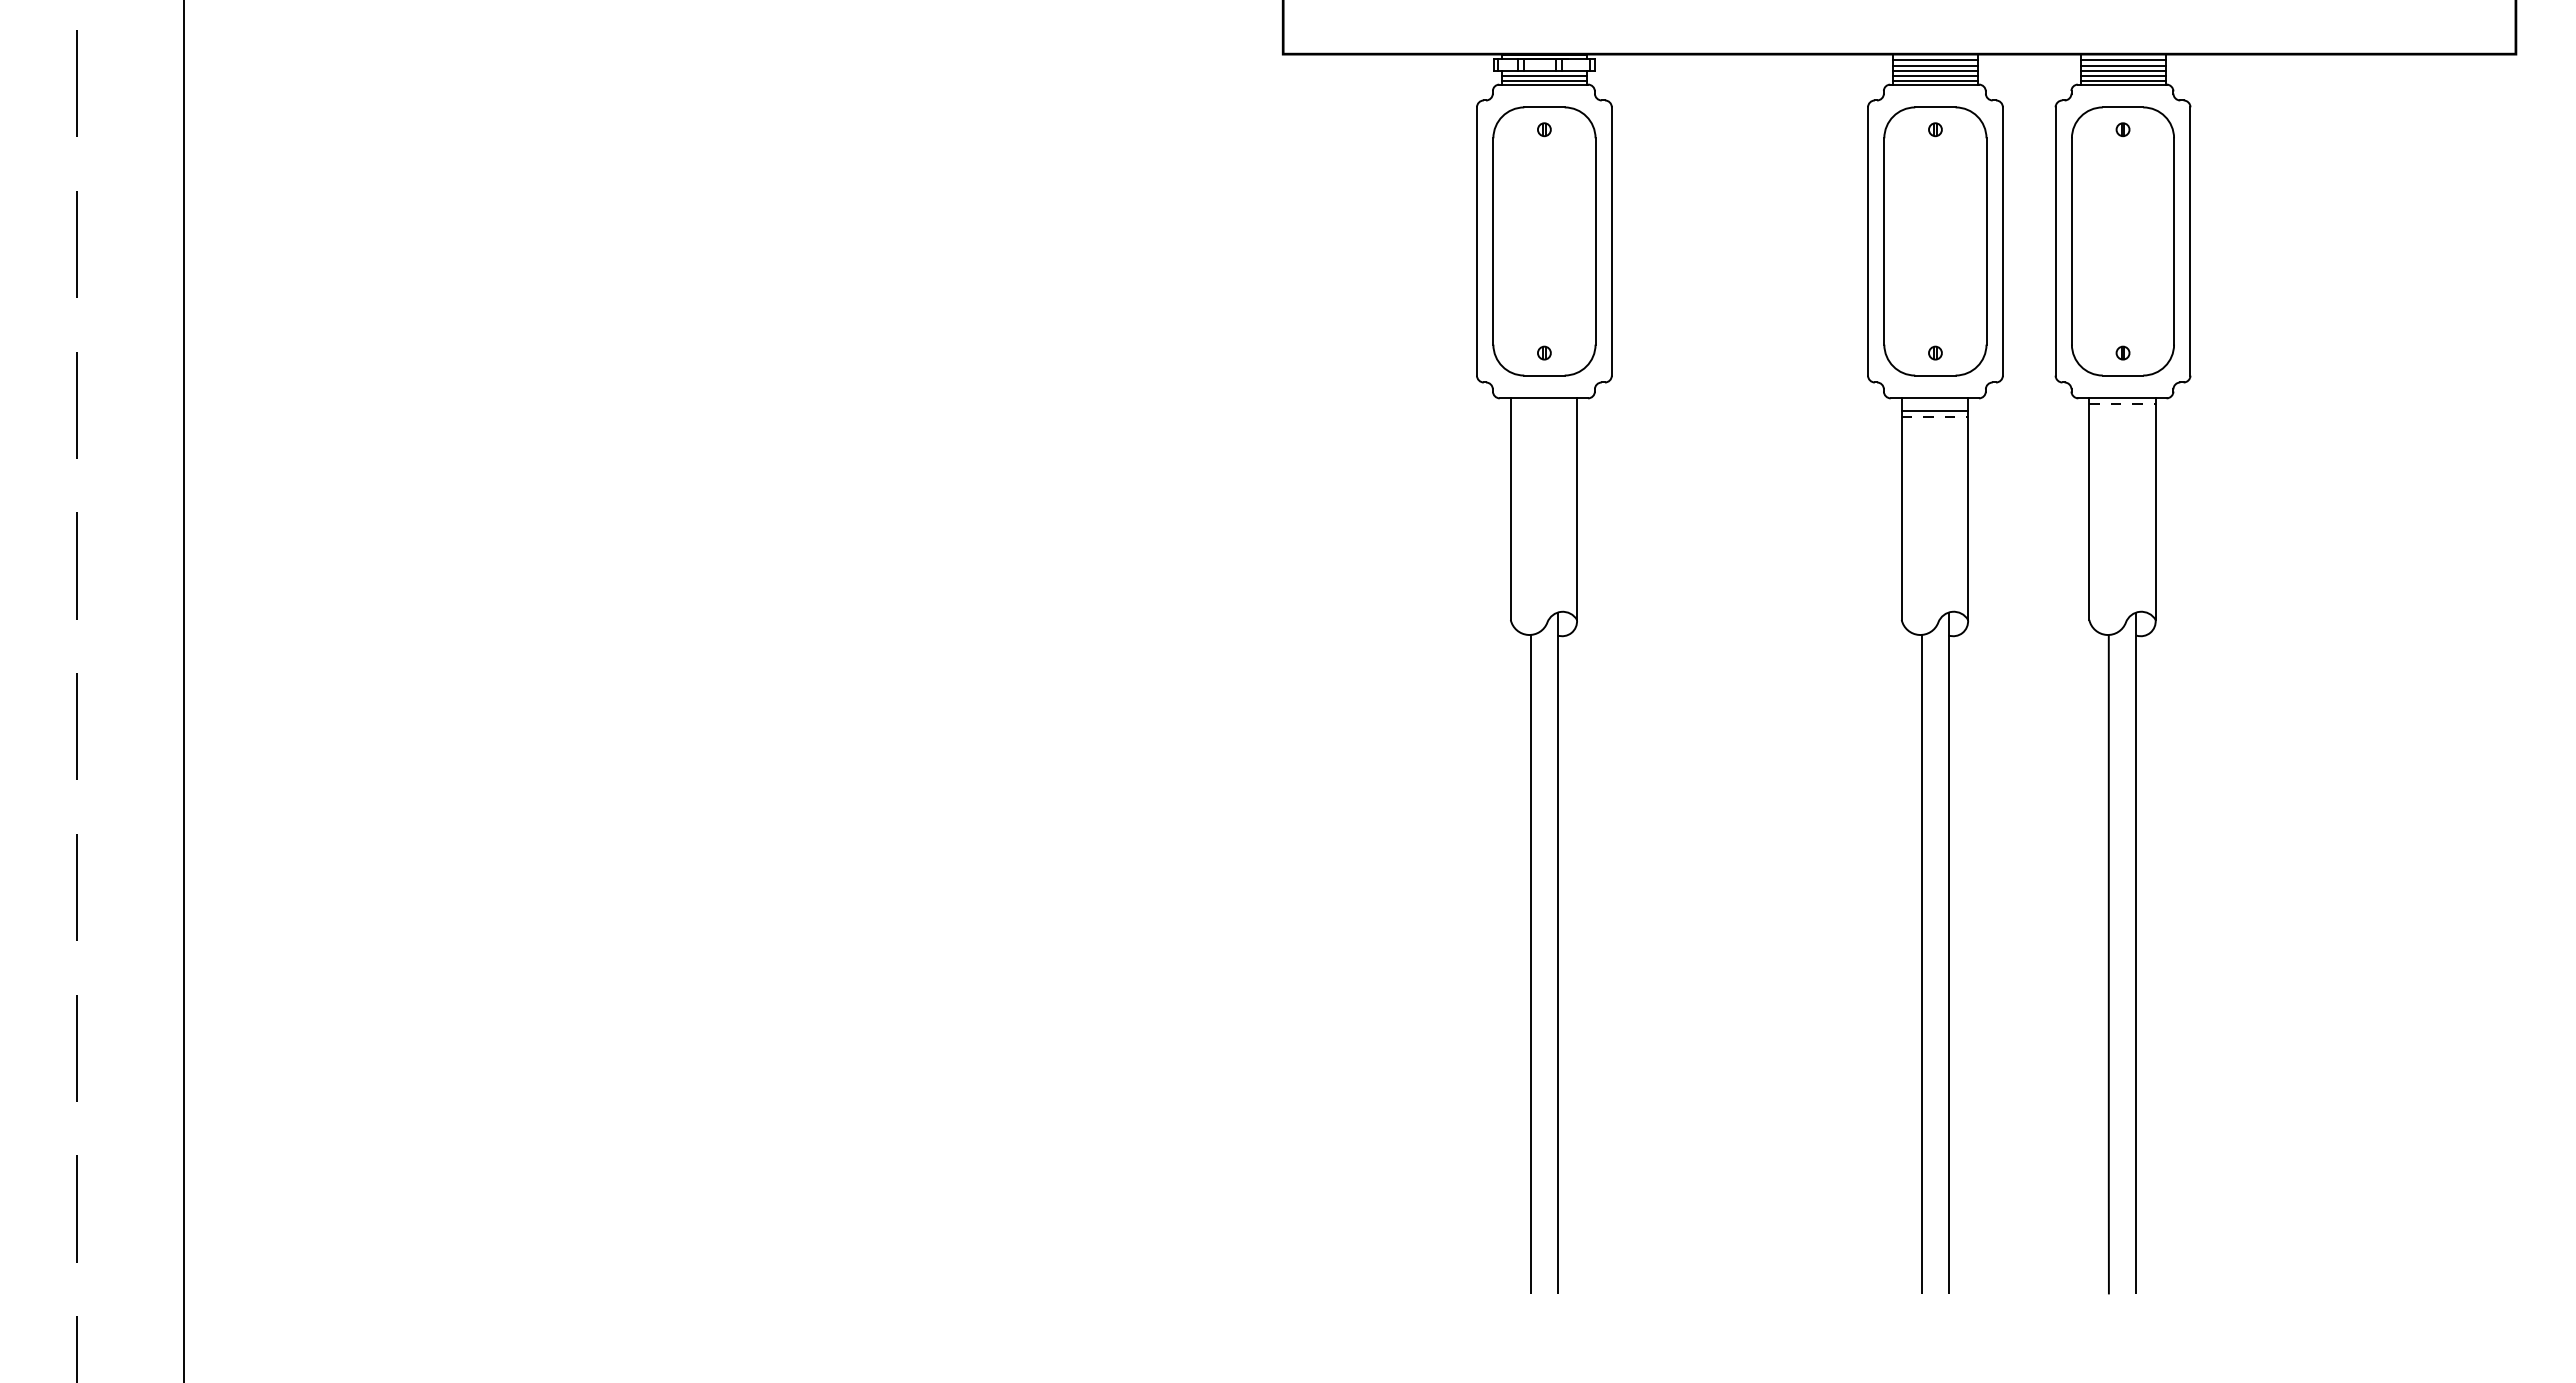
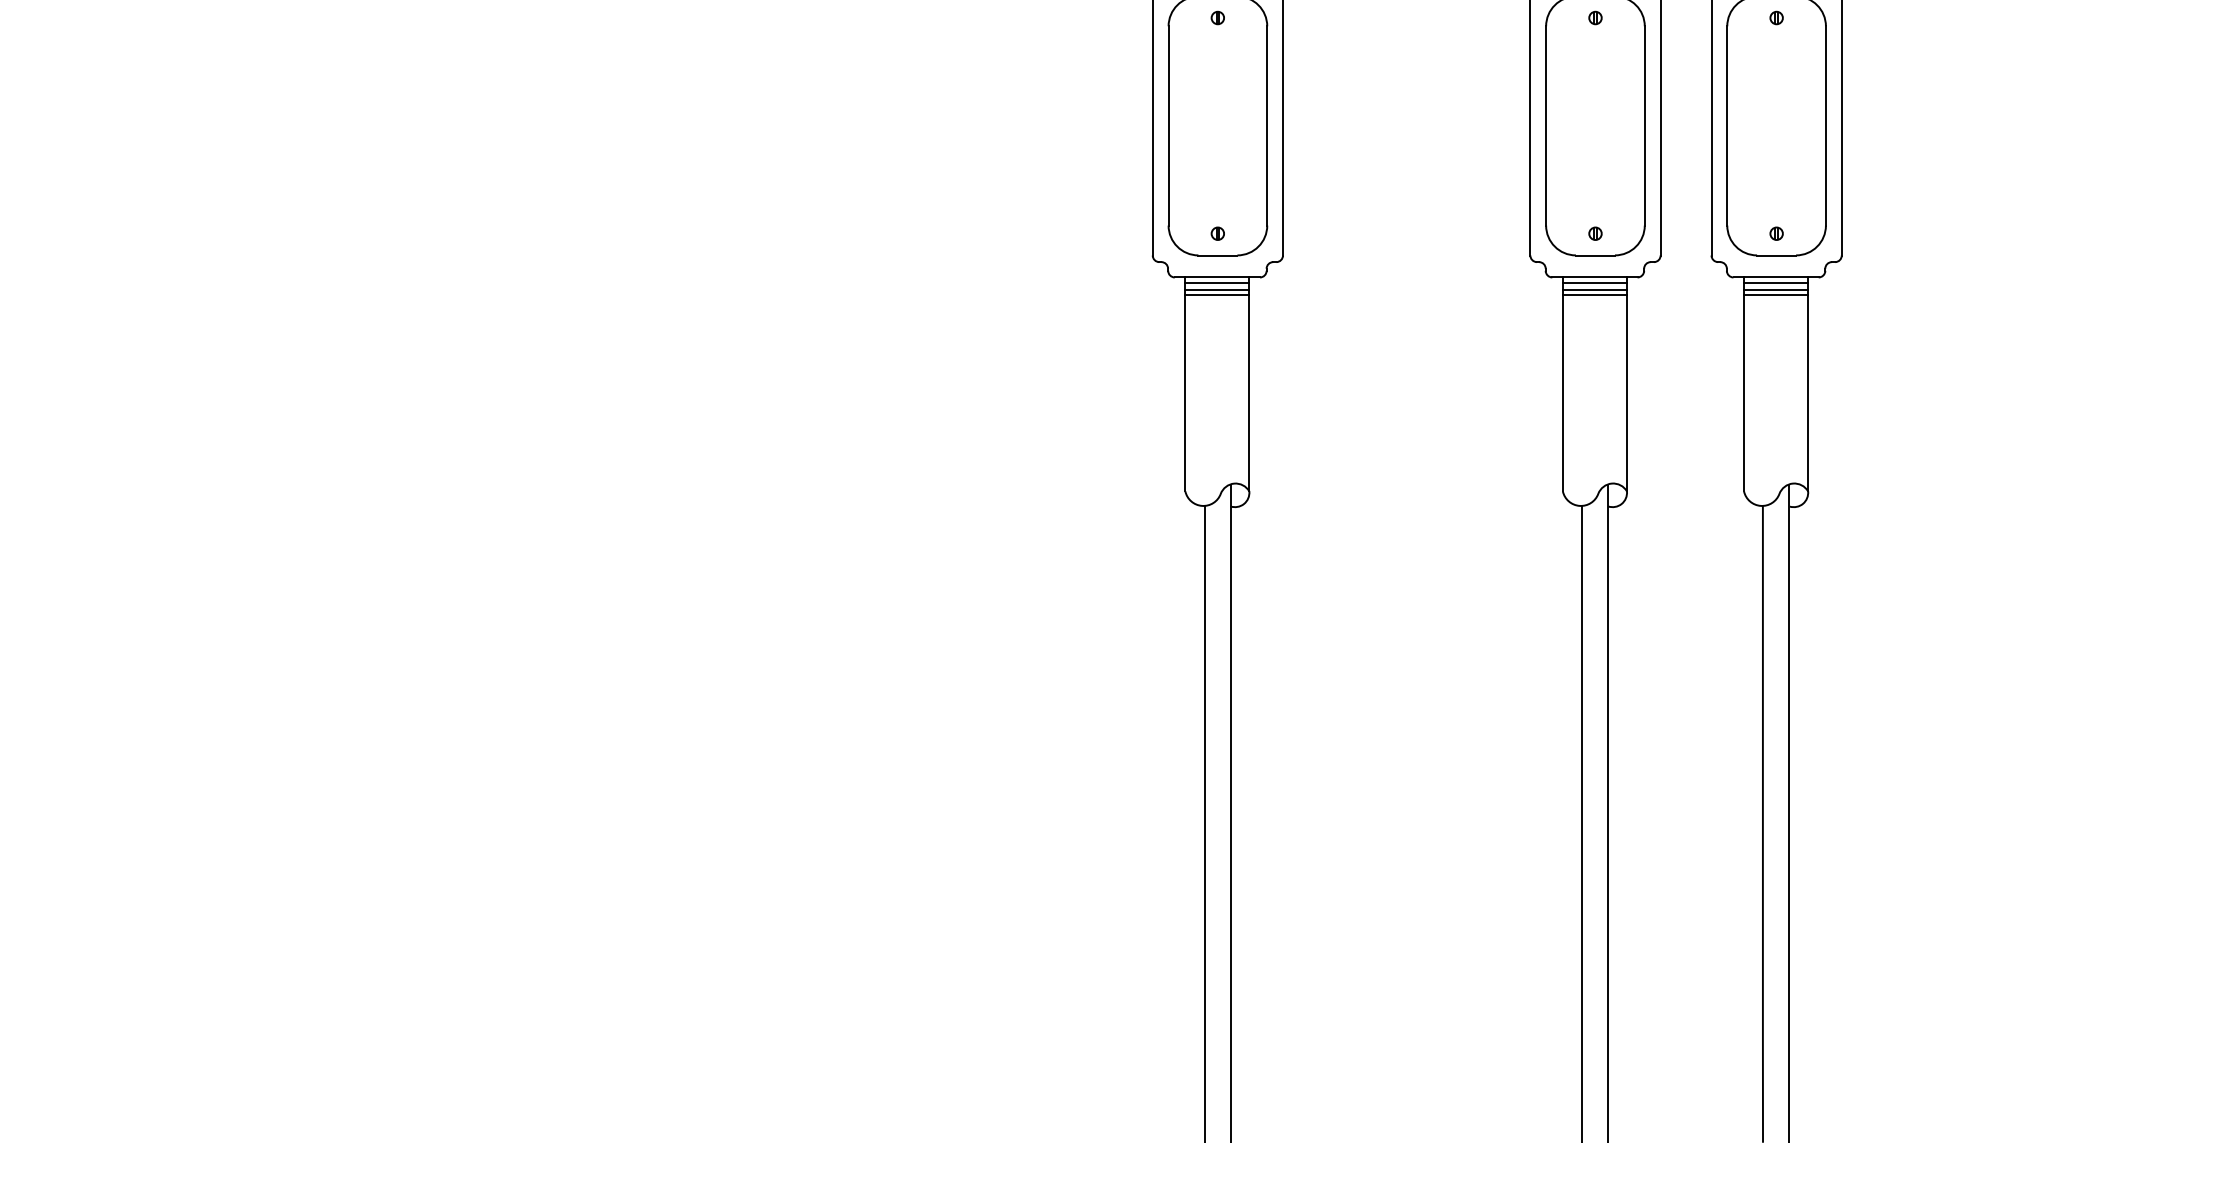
line: (1543, 404) -> (1216, 283), added
line: (1934, 404) -> (1594, 283), added
line: (2122, 404) -> (1776, 283), dashed -> solid
line: (1543, 411) -> (1216, 290), added
line: (2122, 411) -> (1776, 290), added
line: (1543, 416) -> (1216, 294), added
line: (1935, 416) -> (1595, 294), dashed -> solid
line: (2122, 416) -> (1776, 294), added

